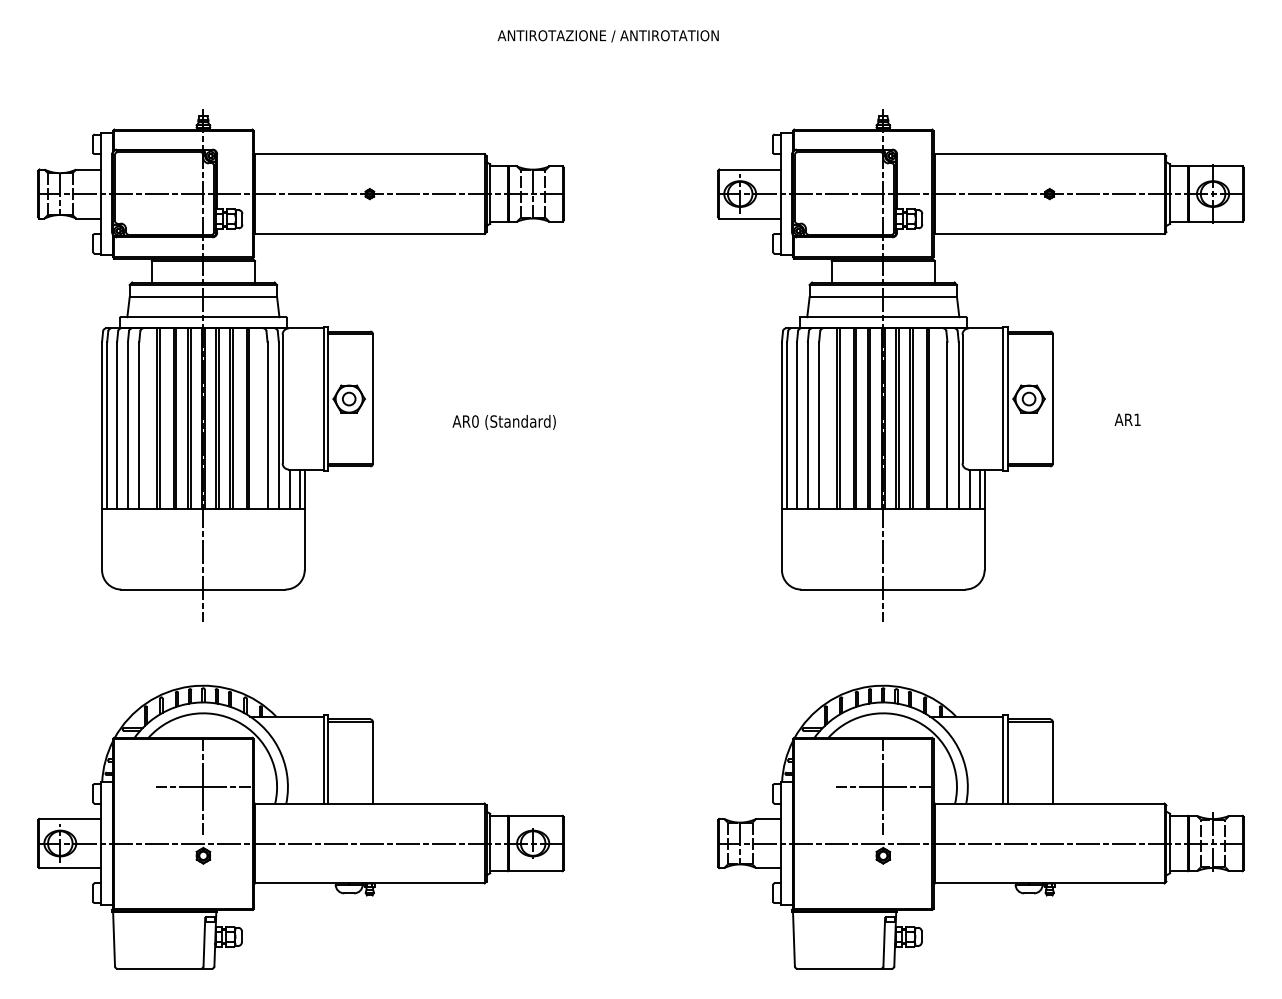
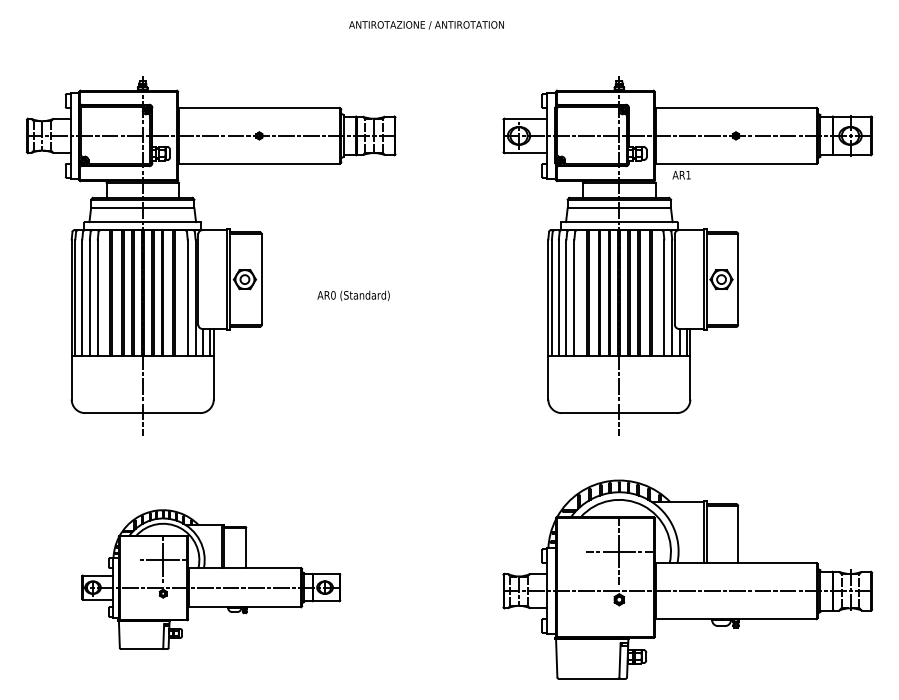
text: (1127, 420) -> (681, 175), moved
part: (300, 826) -> (210, 579), size x0.7

